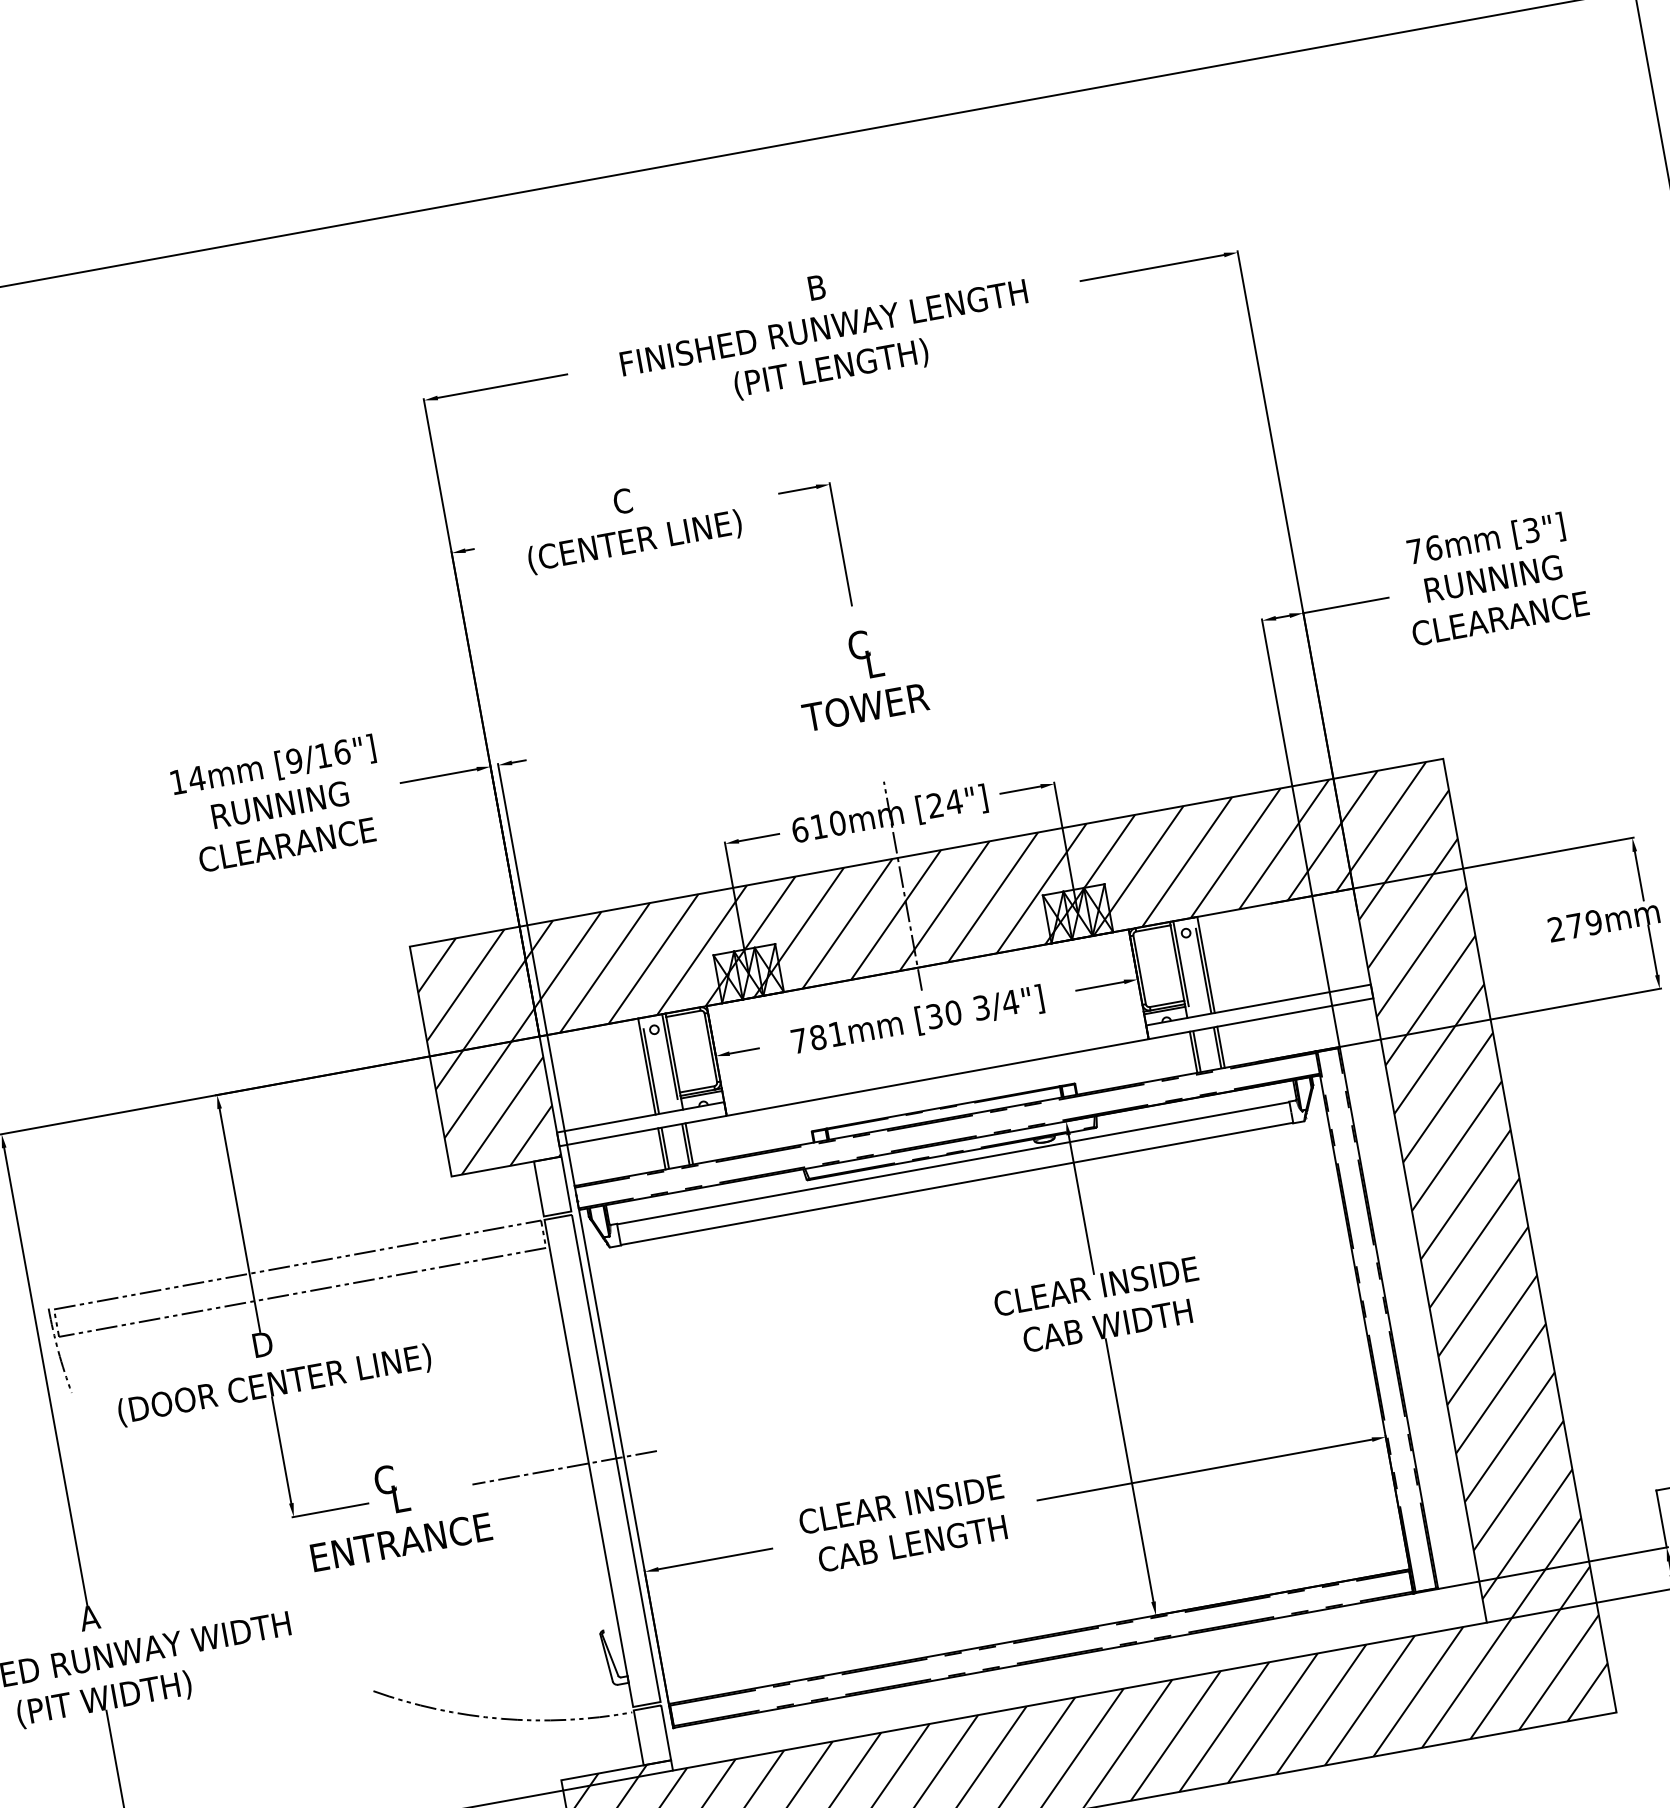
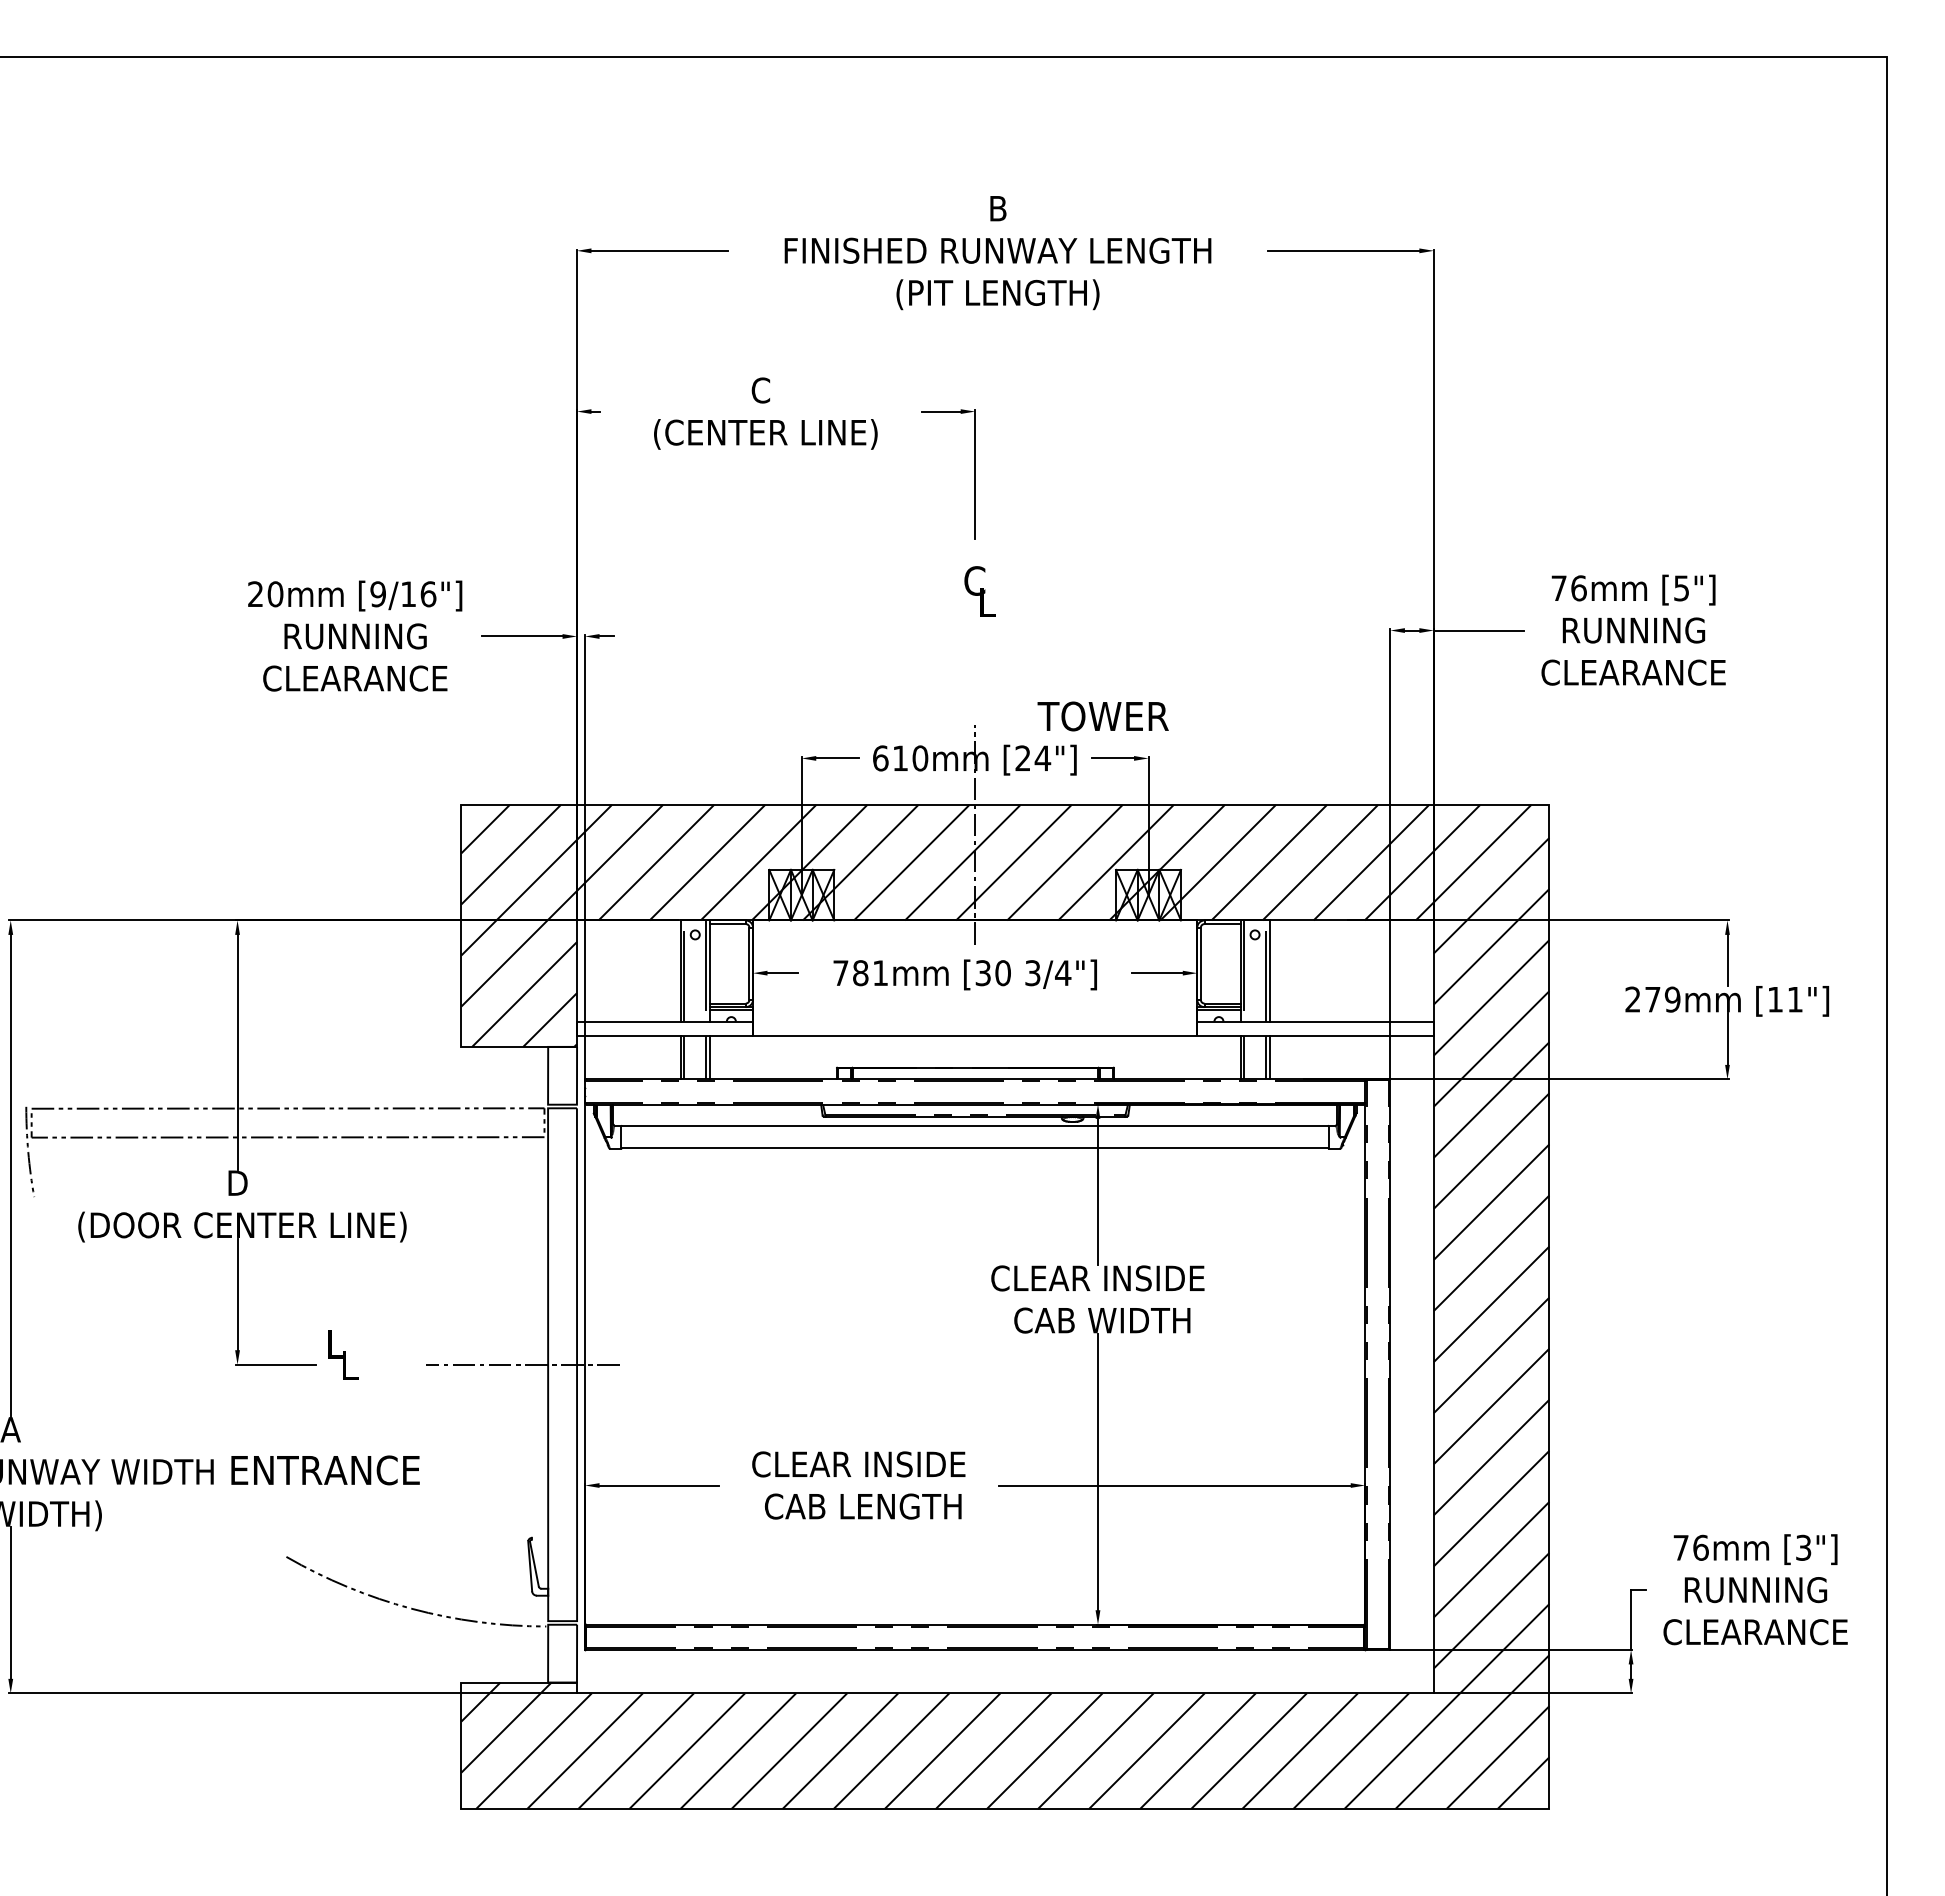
text: (1531, 529) -> (1681, 587), [3"] -> [5"]
text: (864, 707) -> (1102, 716), moved
text: (187, 780) -> (265, 594), 14mm -> 20mm
text: (384, 1479) -> (336, 1343), C -> L
text: (401, 1542) -> (325, 1470), moved

